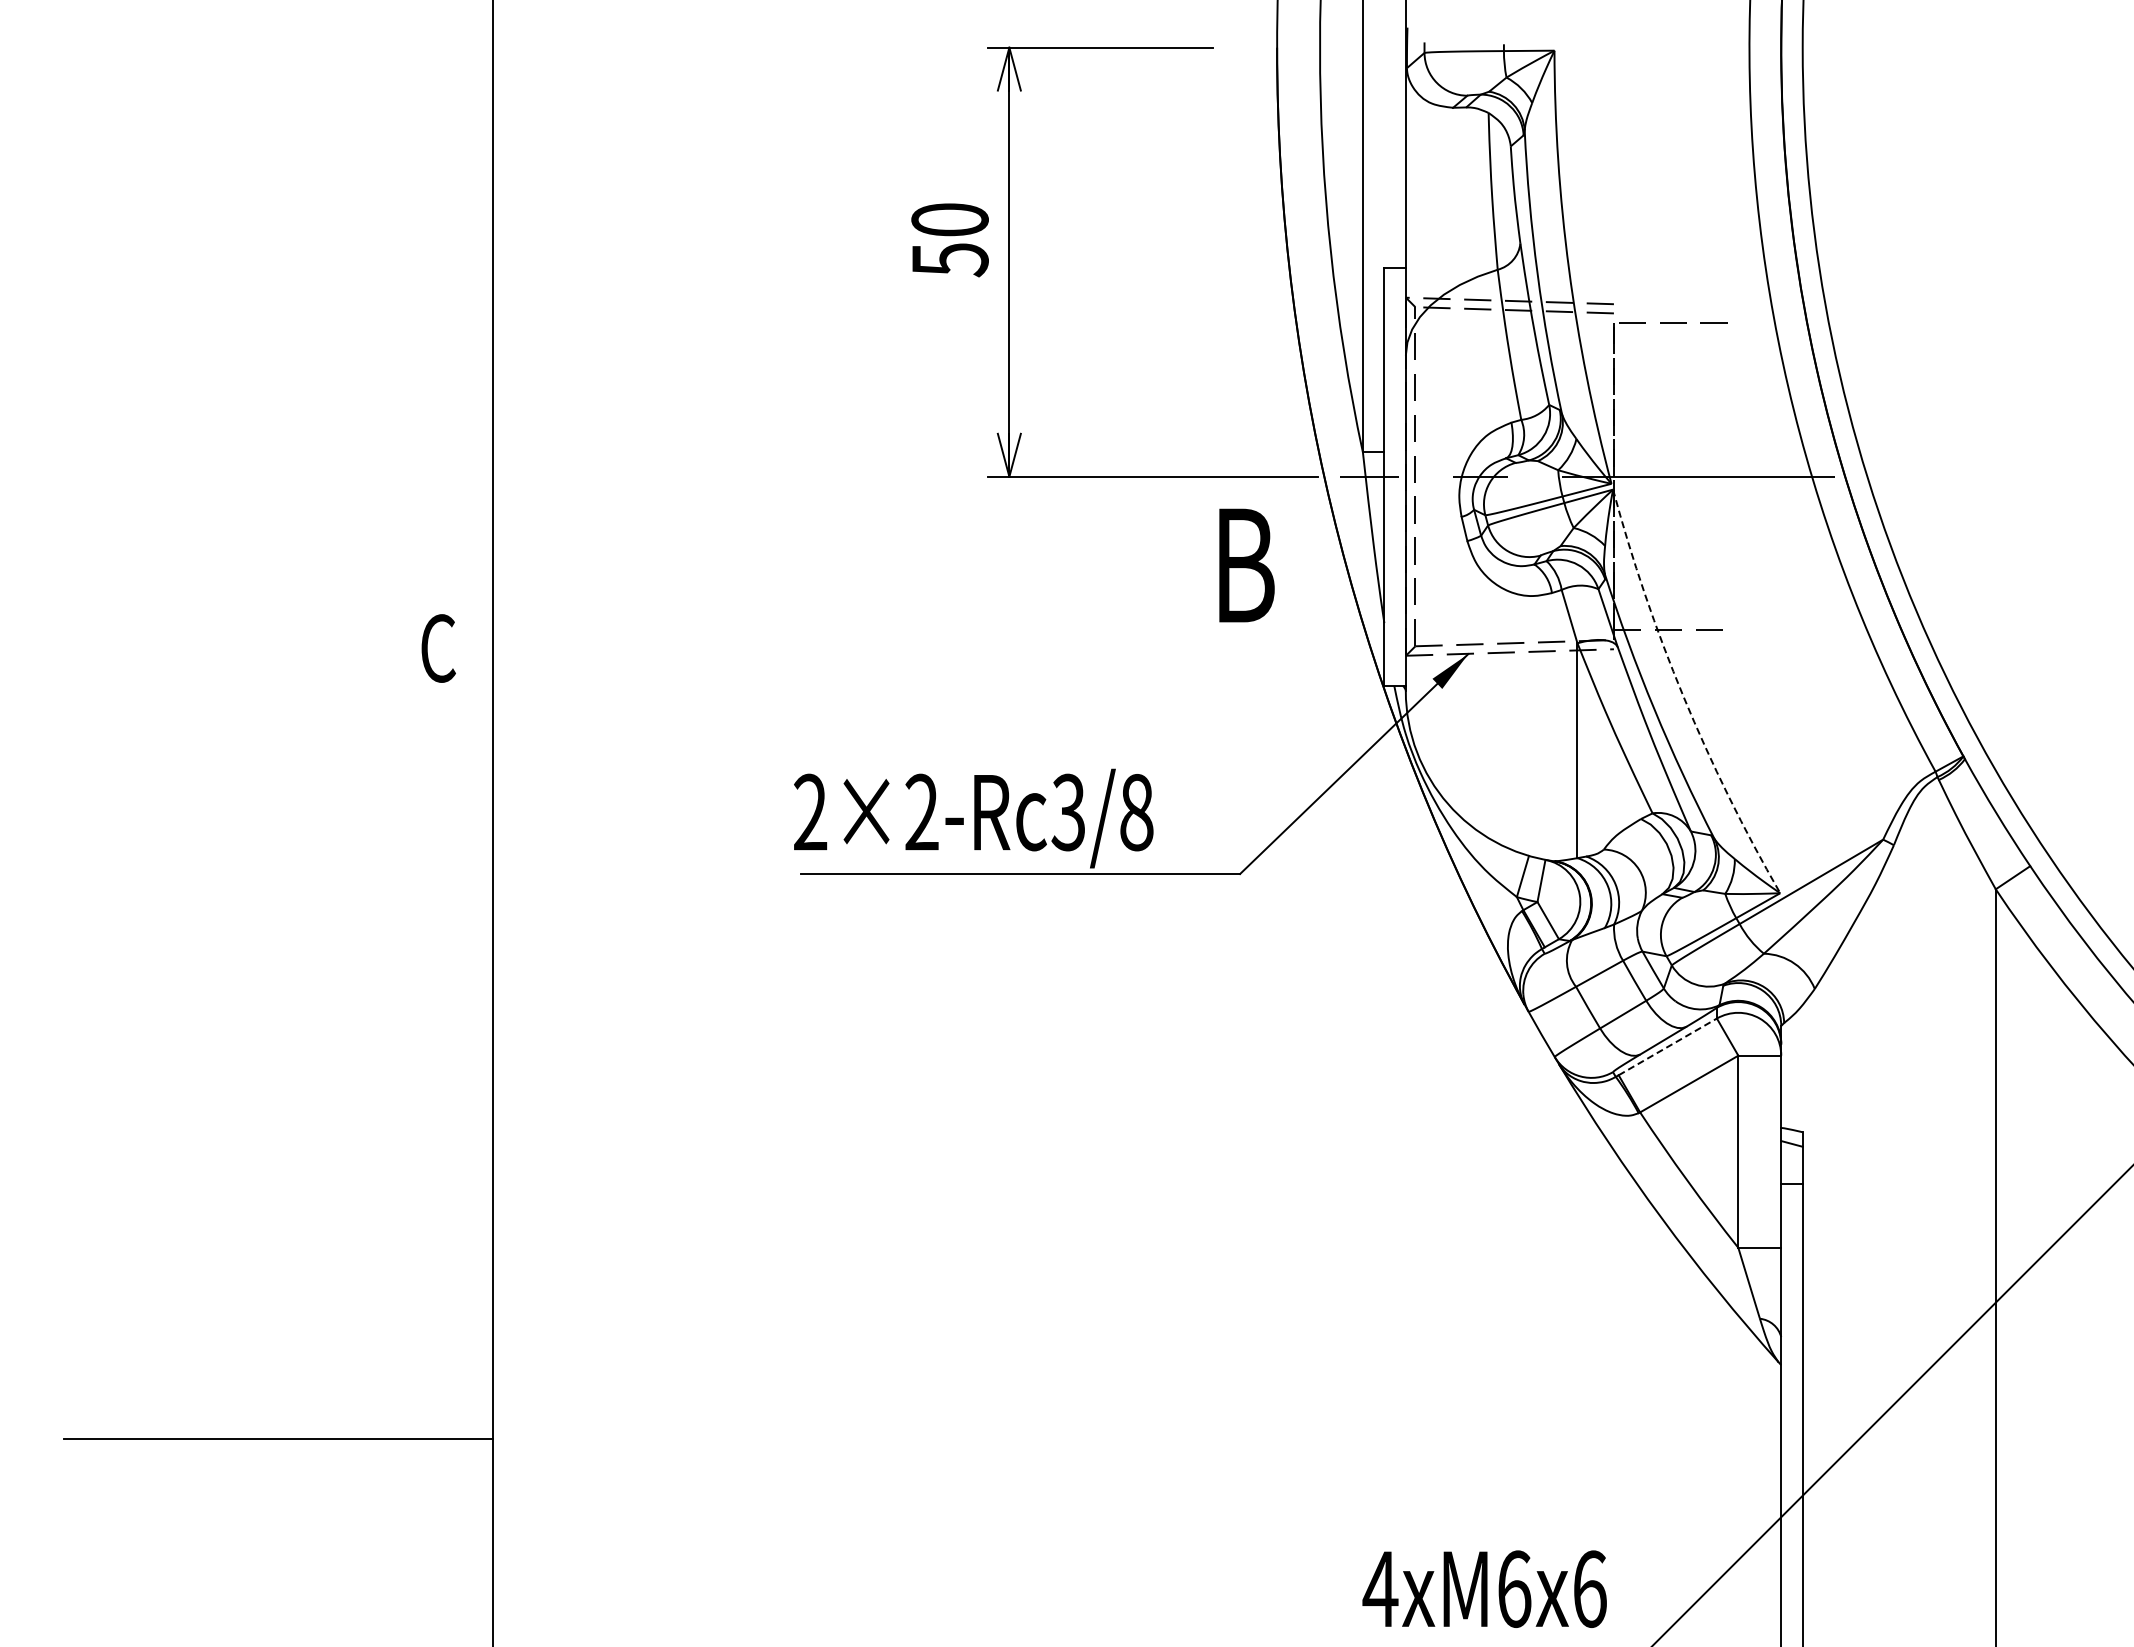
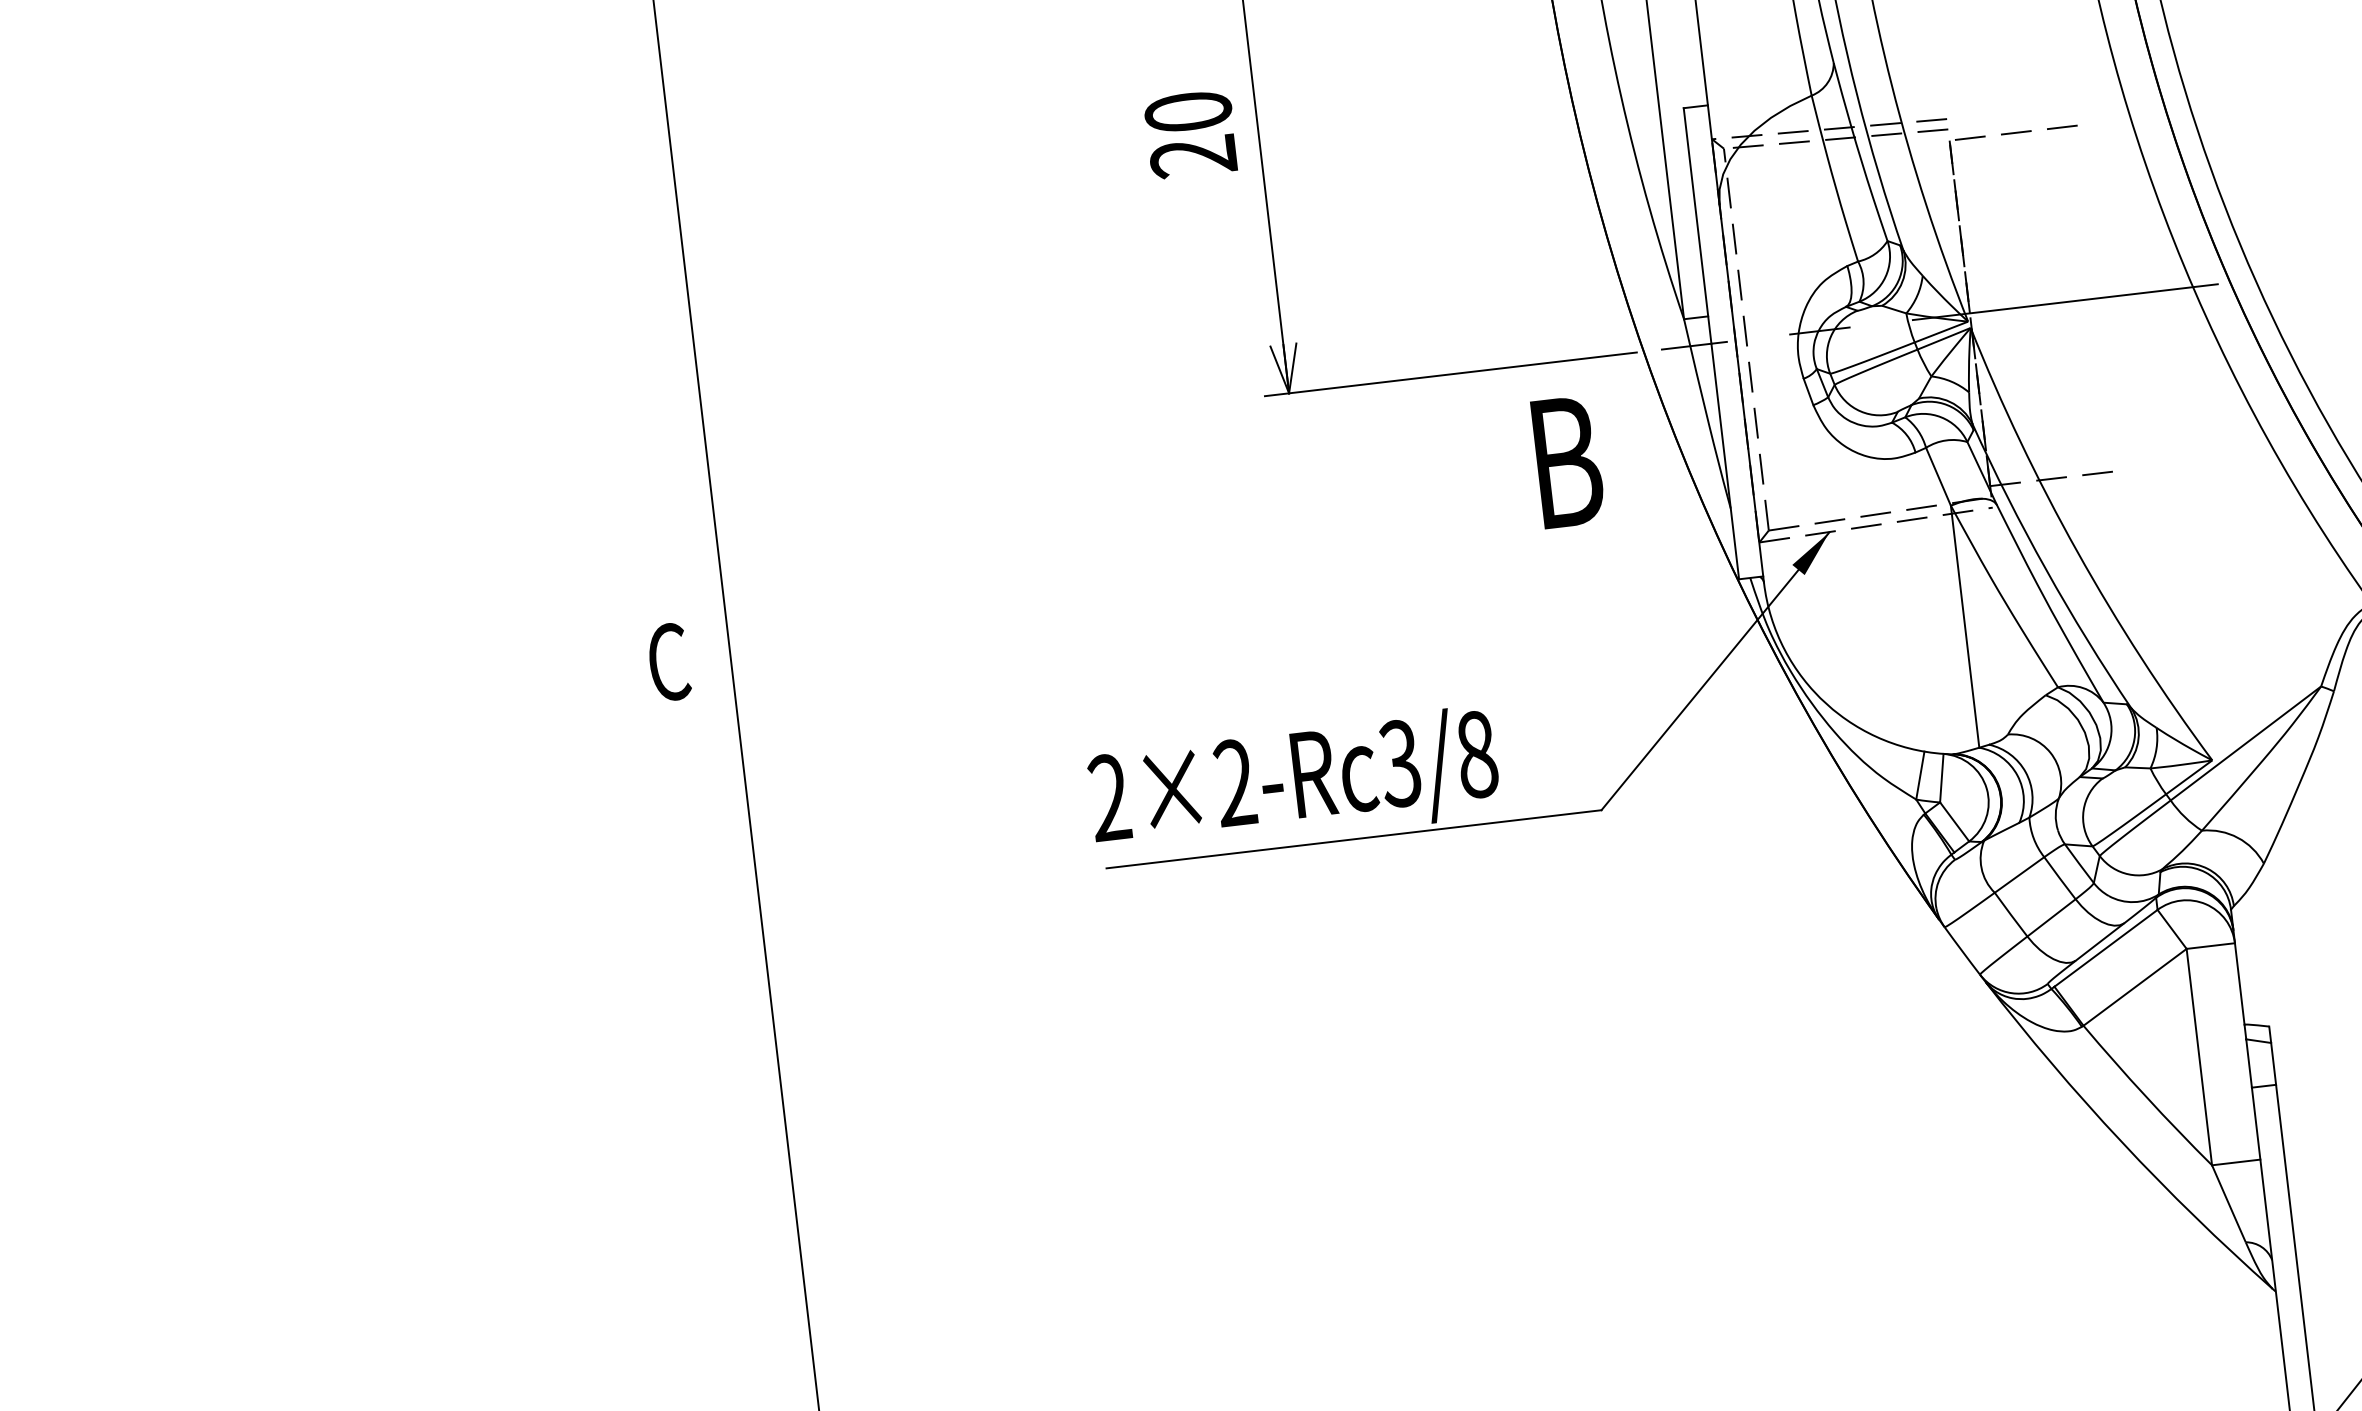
text: (949, 260) -> (1193, 157), 50 -> 20
arc: (1683, 696) -> (2077, 551), dashed -> solid
line: (1667, 1046) -> (2105, 947), dashed -> solid

